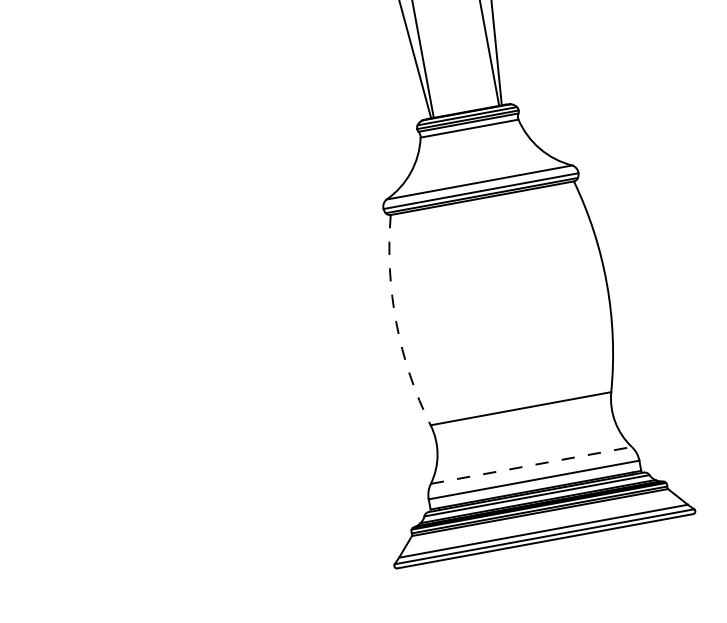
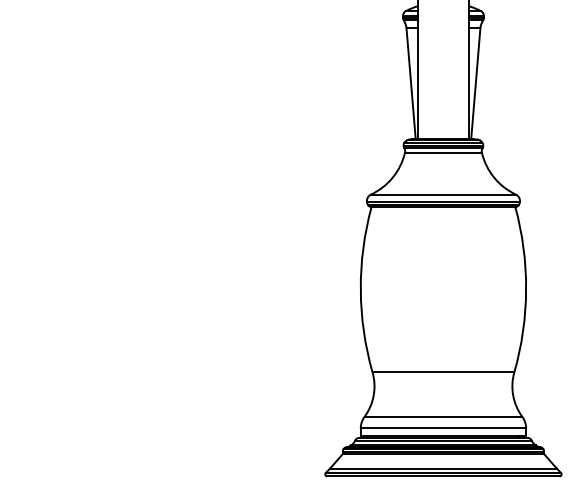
arc: (395, 322) -> (360, 289), dashed -> solid
line: (531, 464) -> (443, 416), dashed -> solid

